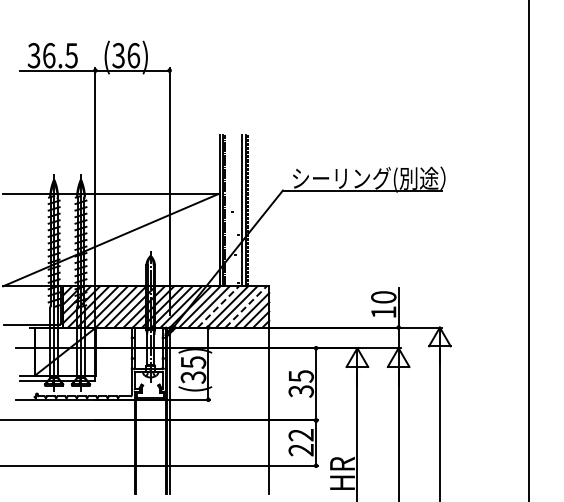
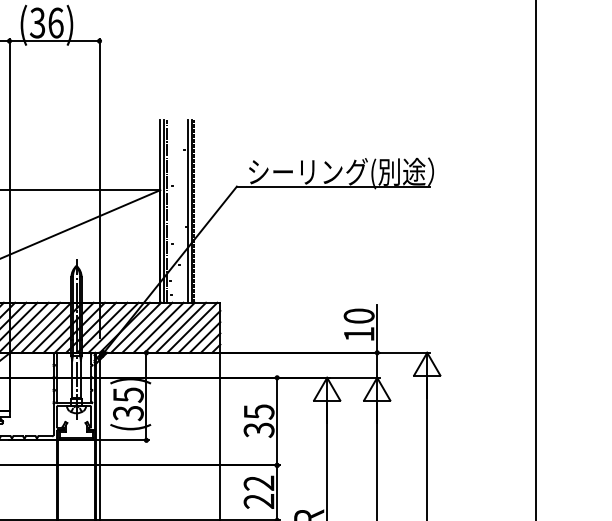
line: (218, 306) -> (158, 327), dashed -> solid
line: (246, 306) -> (192, 327), dashed -> solid

